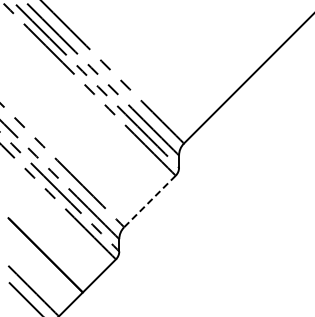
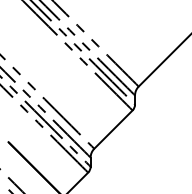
line: (150, 201) -> (113, 129), dashed -> solid

